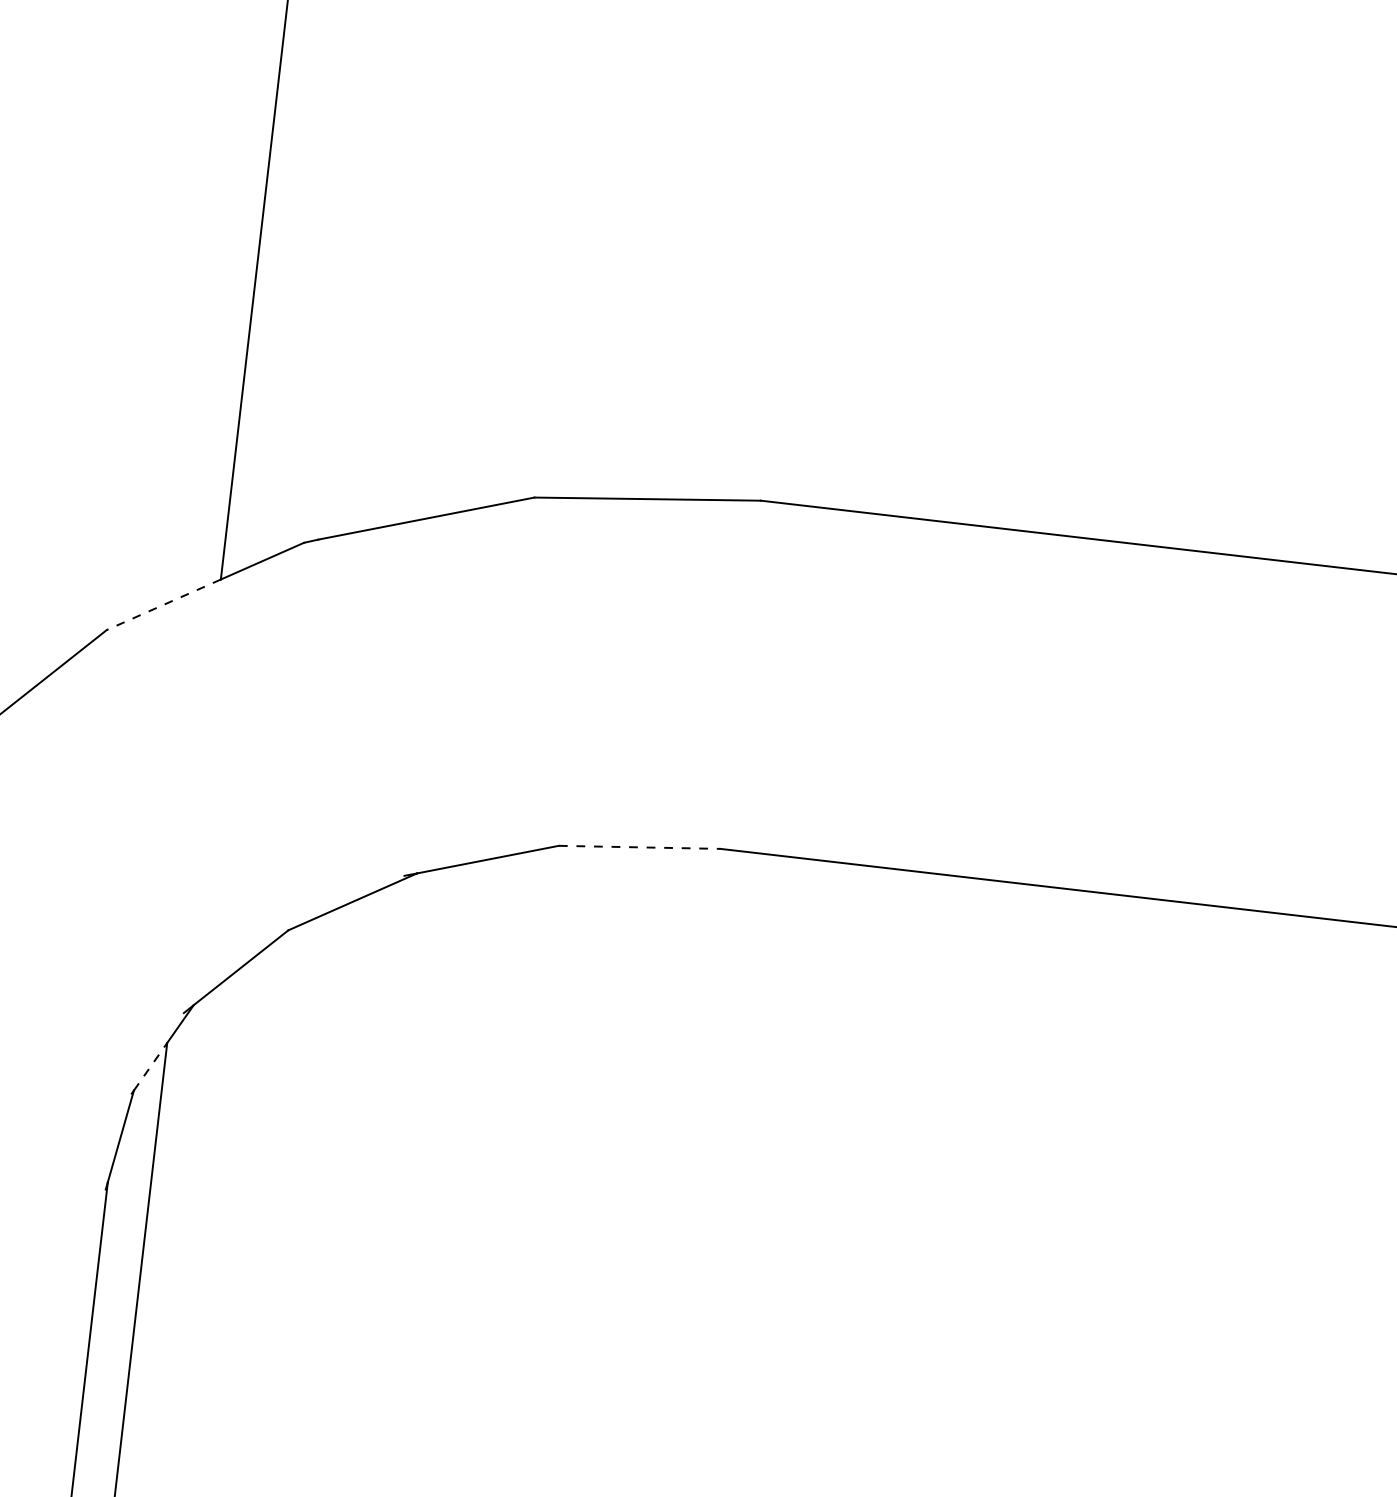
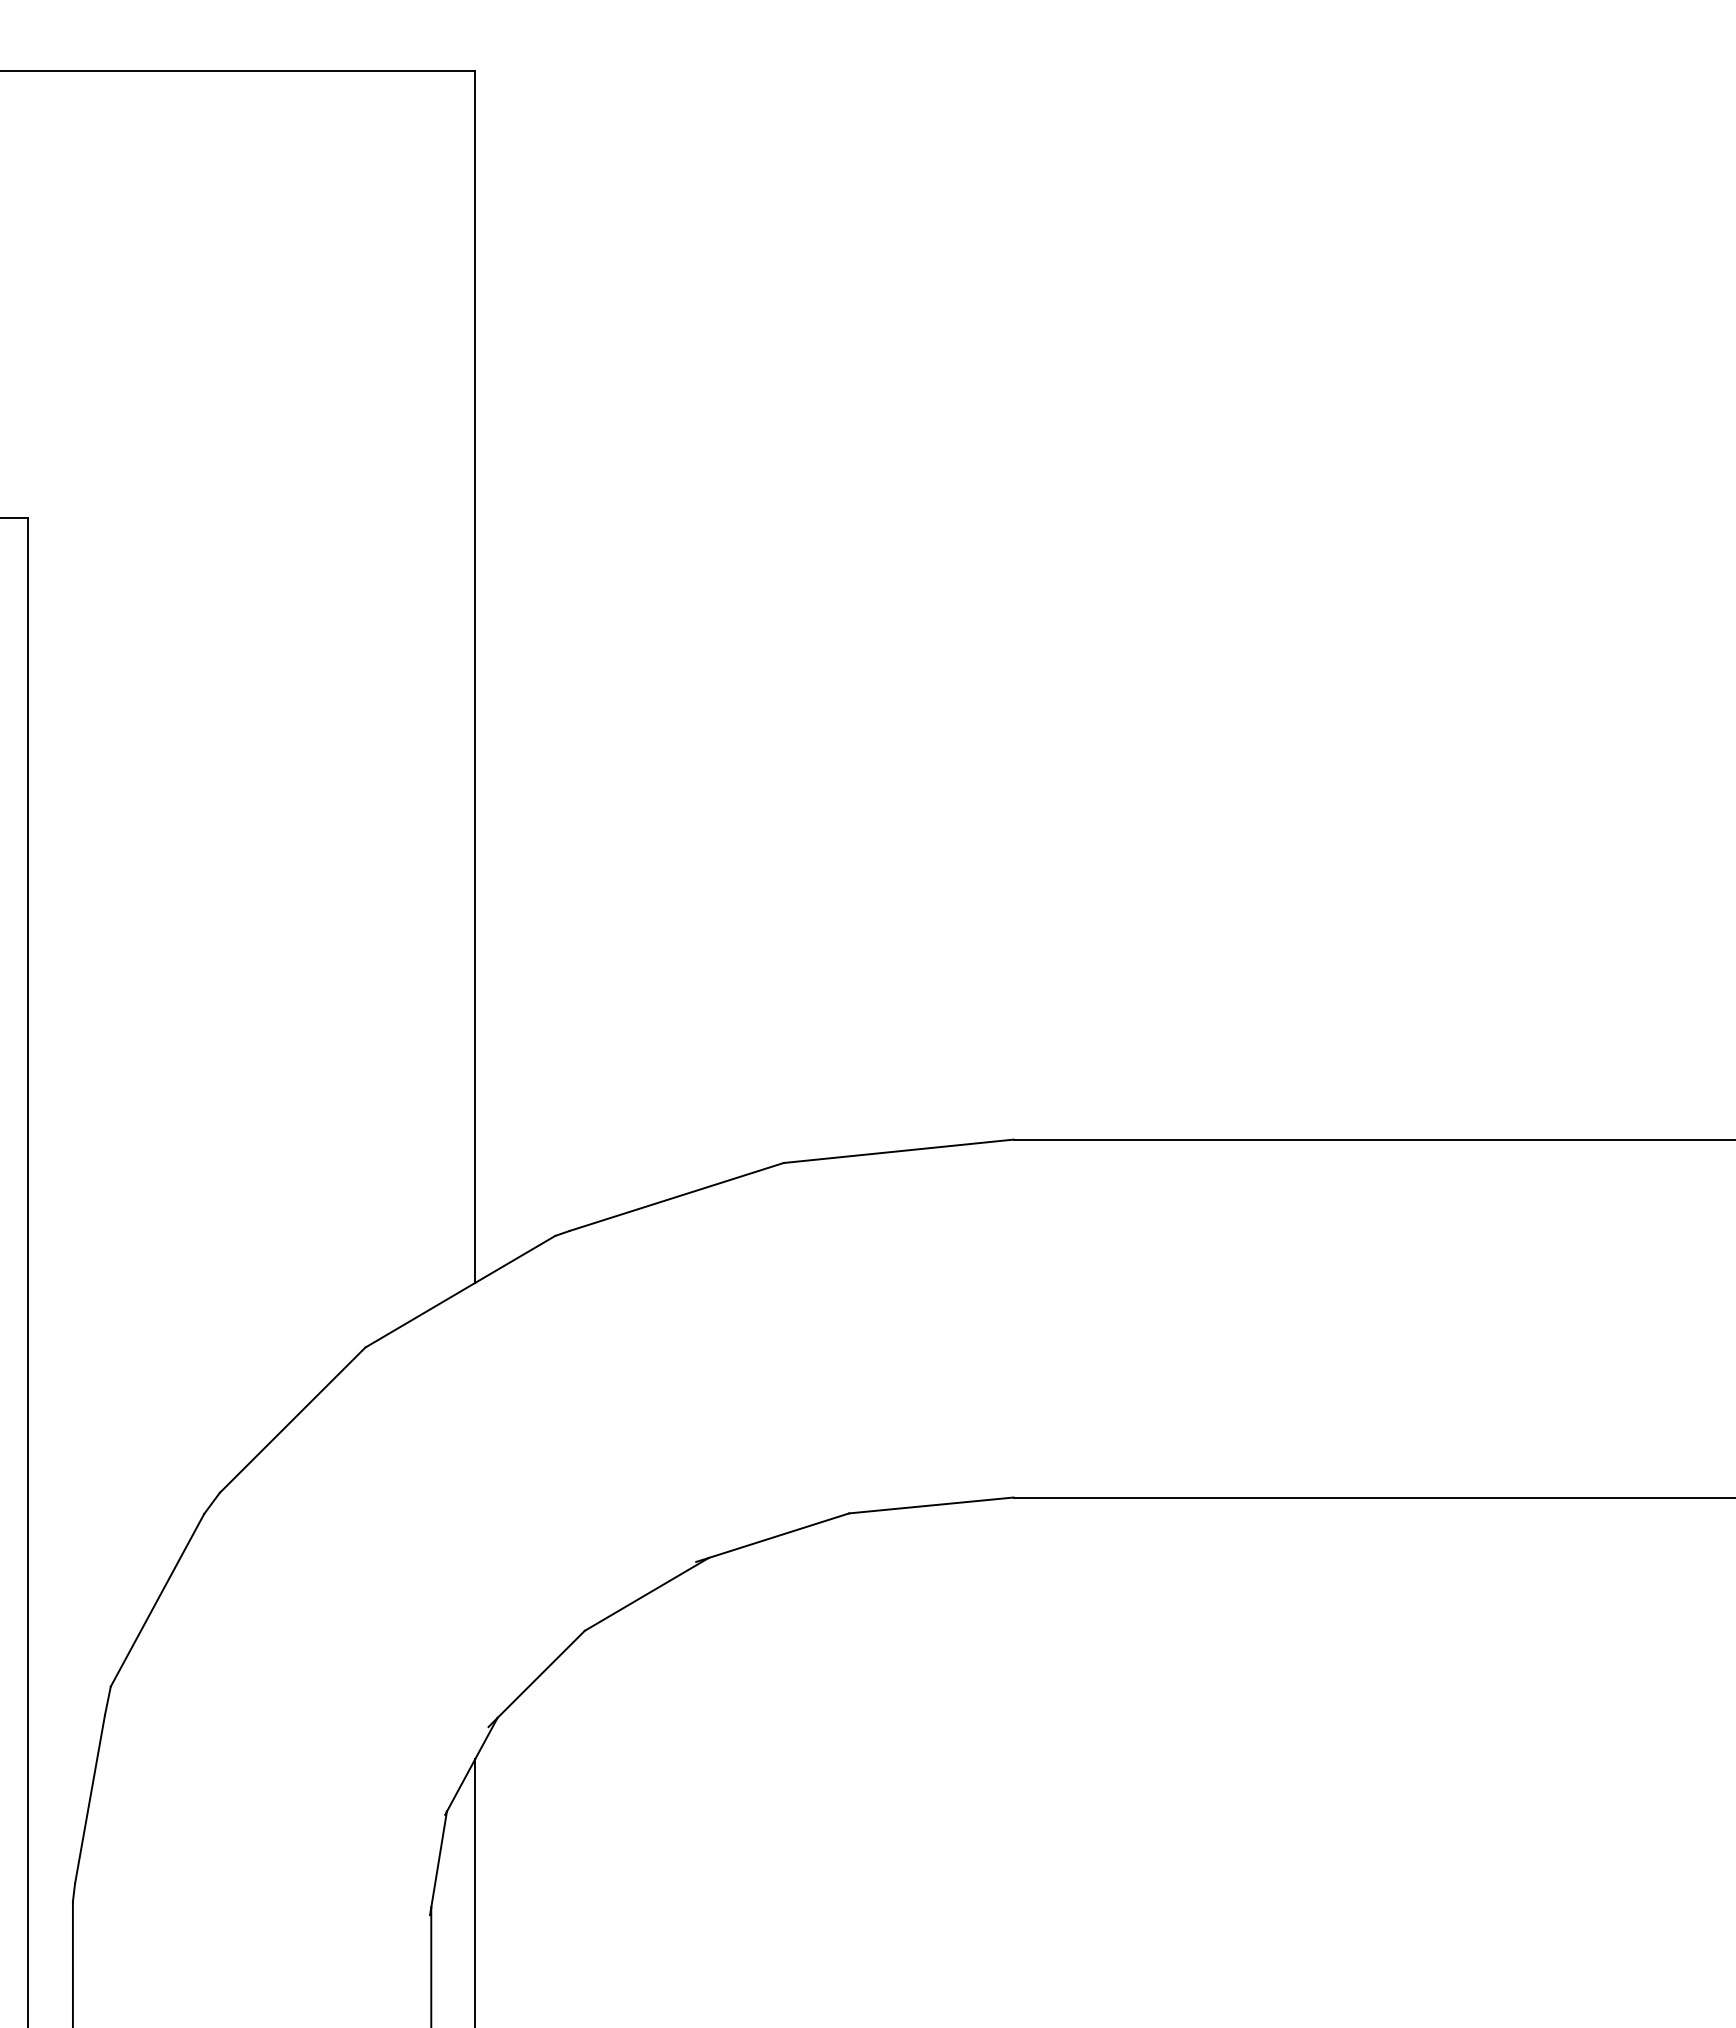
line: (164, 605) -> (420, 1315), dashed -> solid
line: (639, 847) -> (931, 1505), dashed -> solid
line: (150, 1066) -> (461, 1785), dashed -> solid

